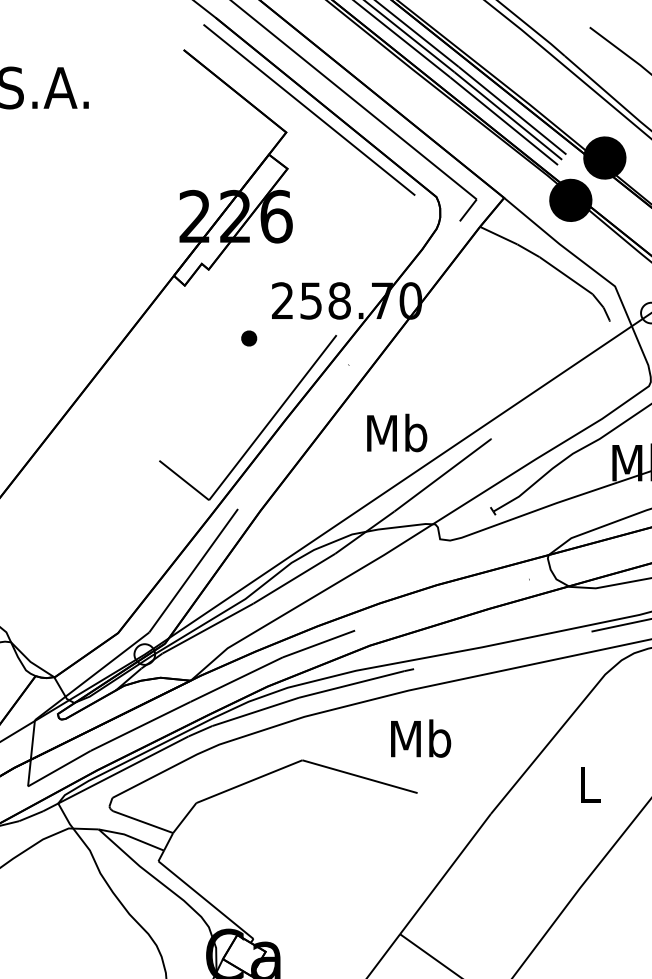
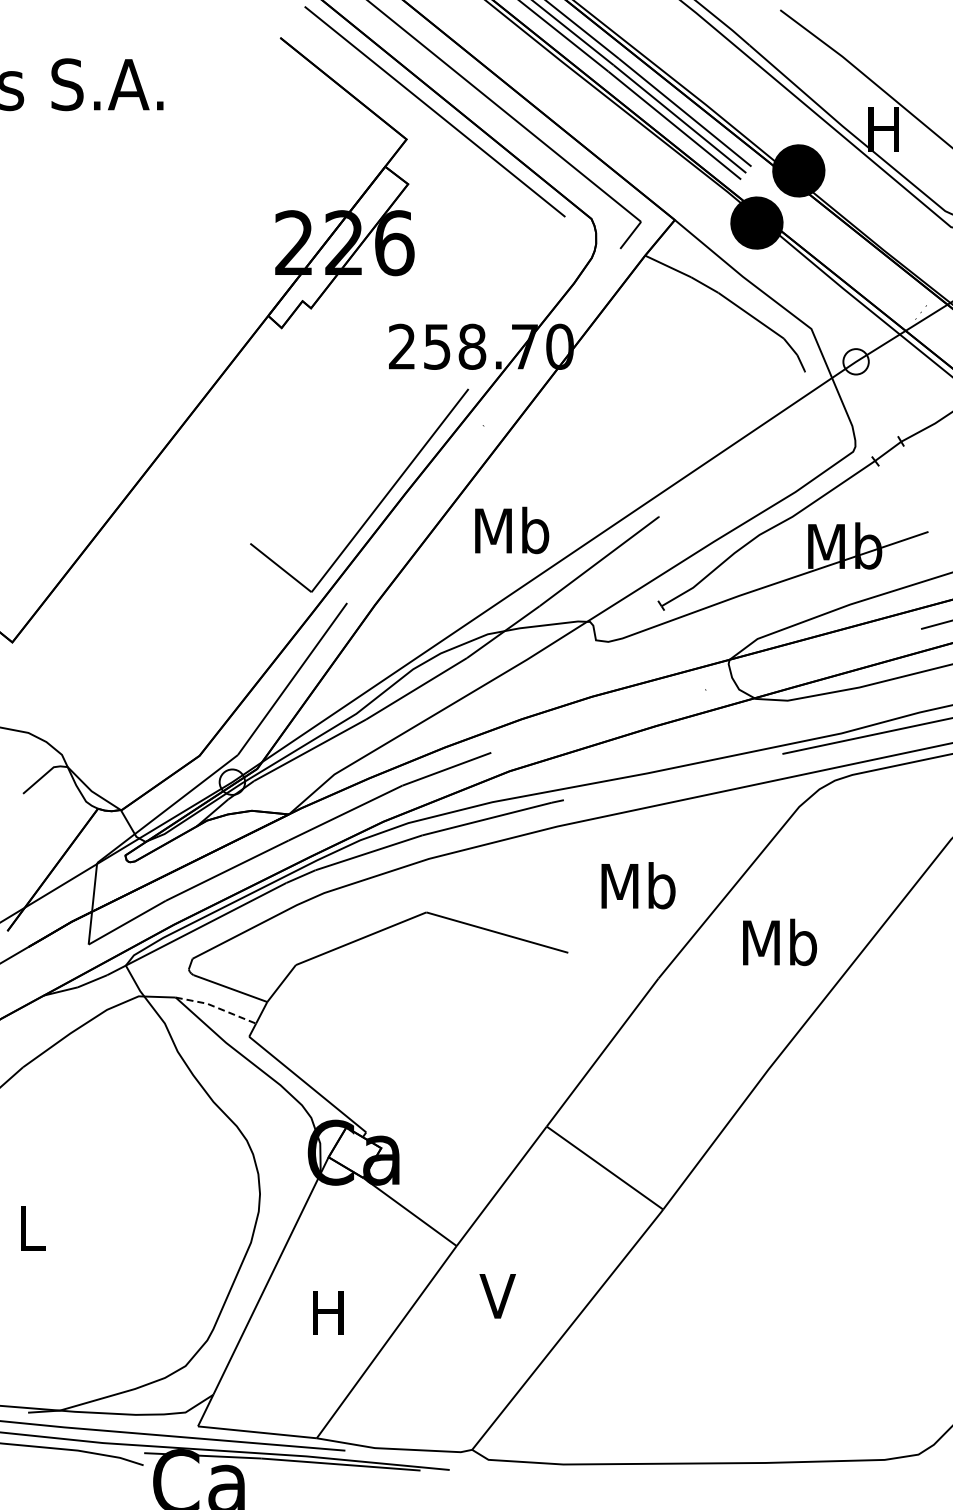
part: (248, 338) -> (360, 392), removed
text: (397, 433) -> (512, 530), moved
text: (421, 738) -> (638, 885), moved
text: (589, 784) -> (780, 942), L -> Mb
line: (131, 837) -> (216, 1007), solid -> dashed

